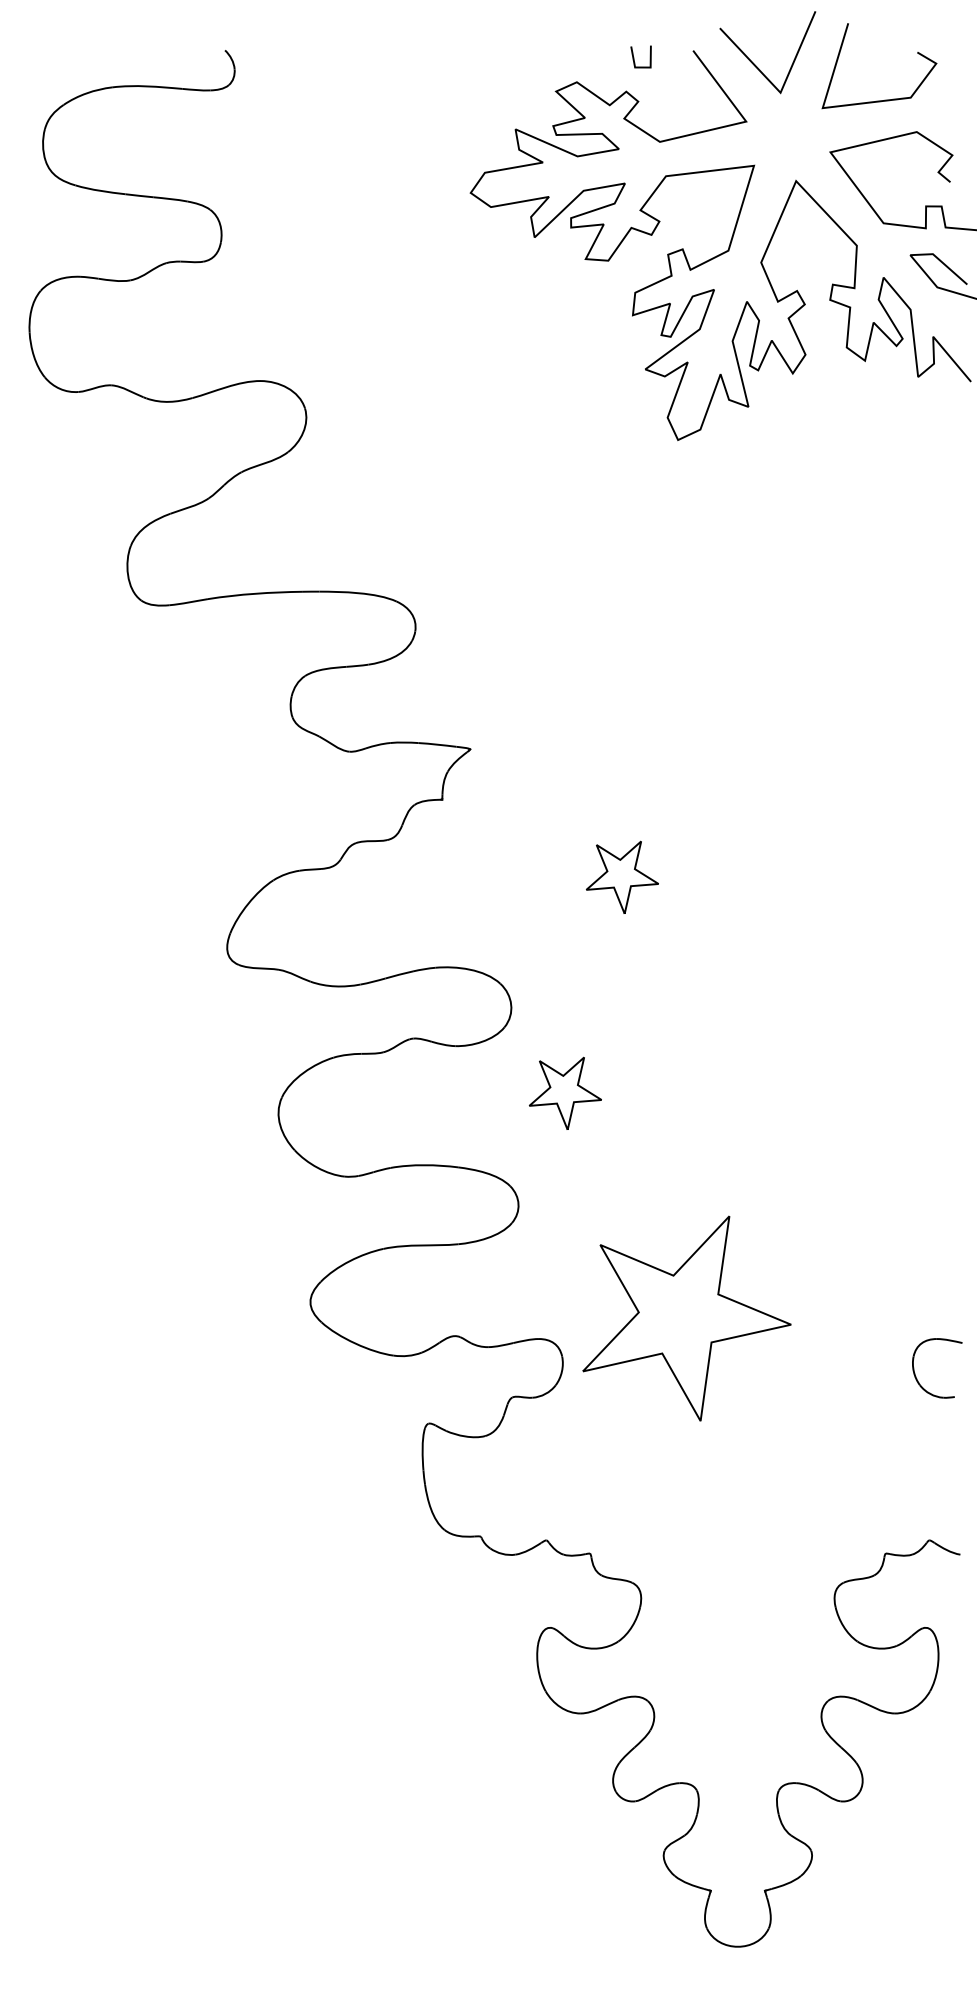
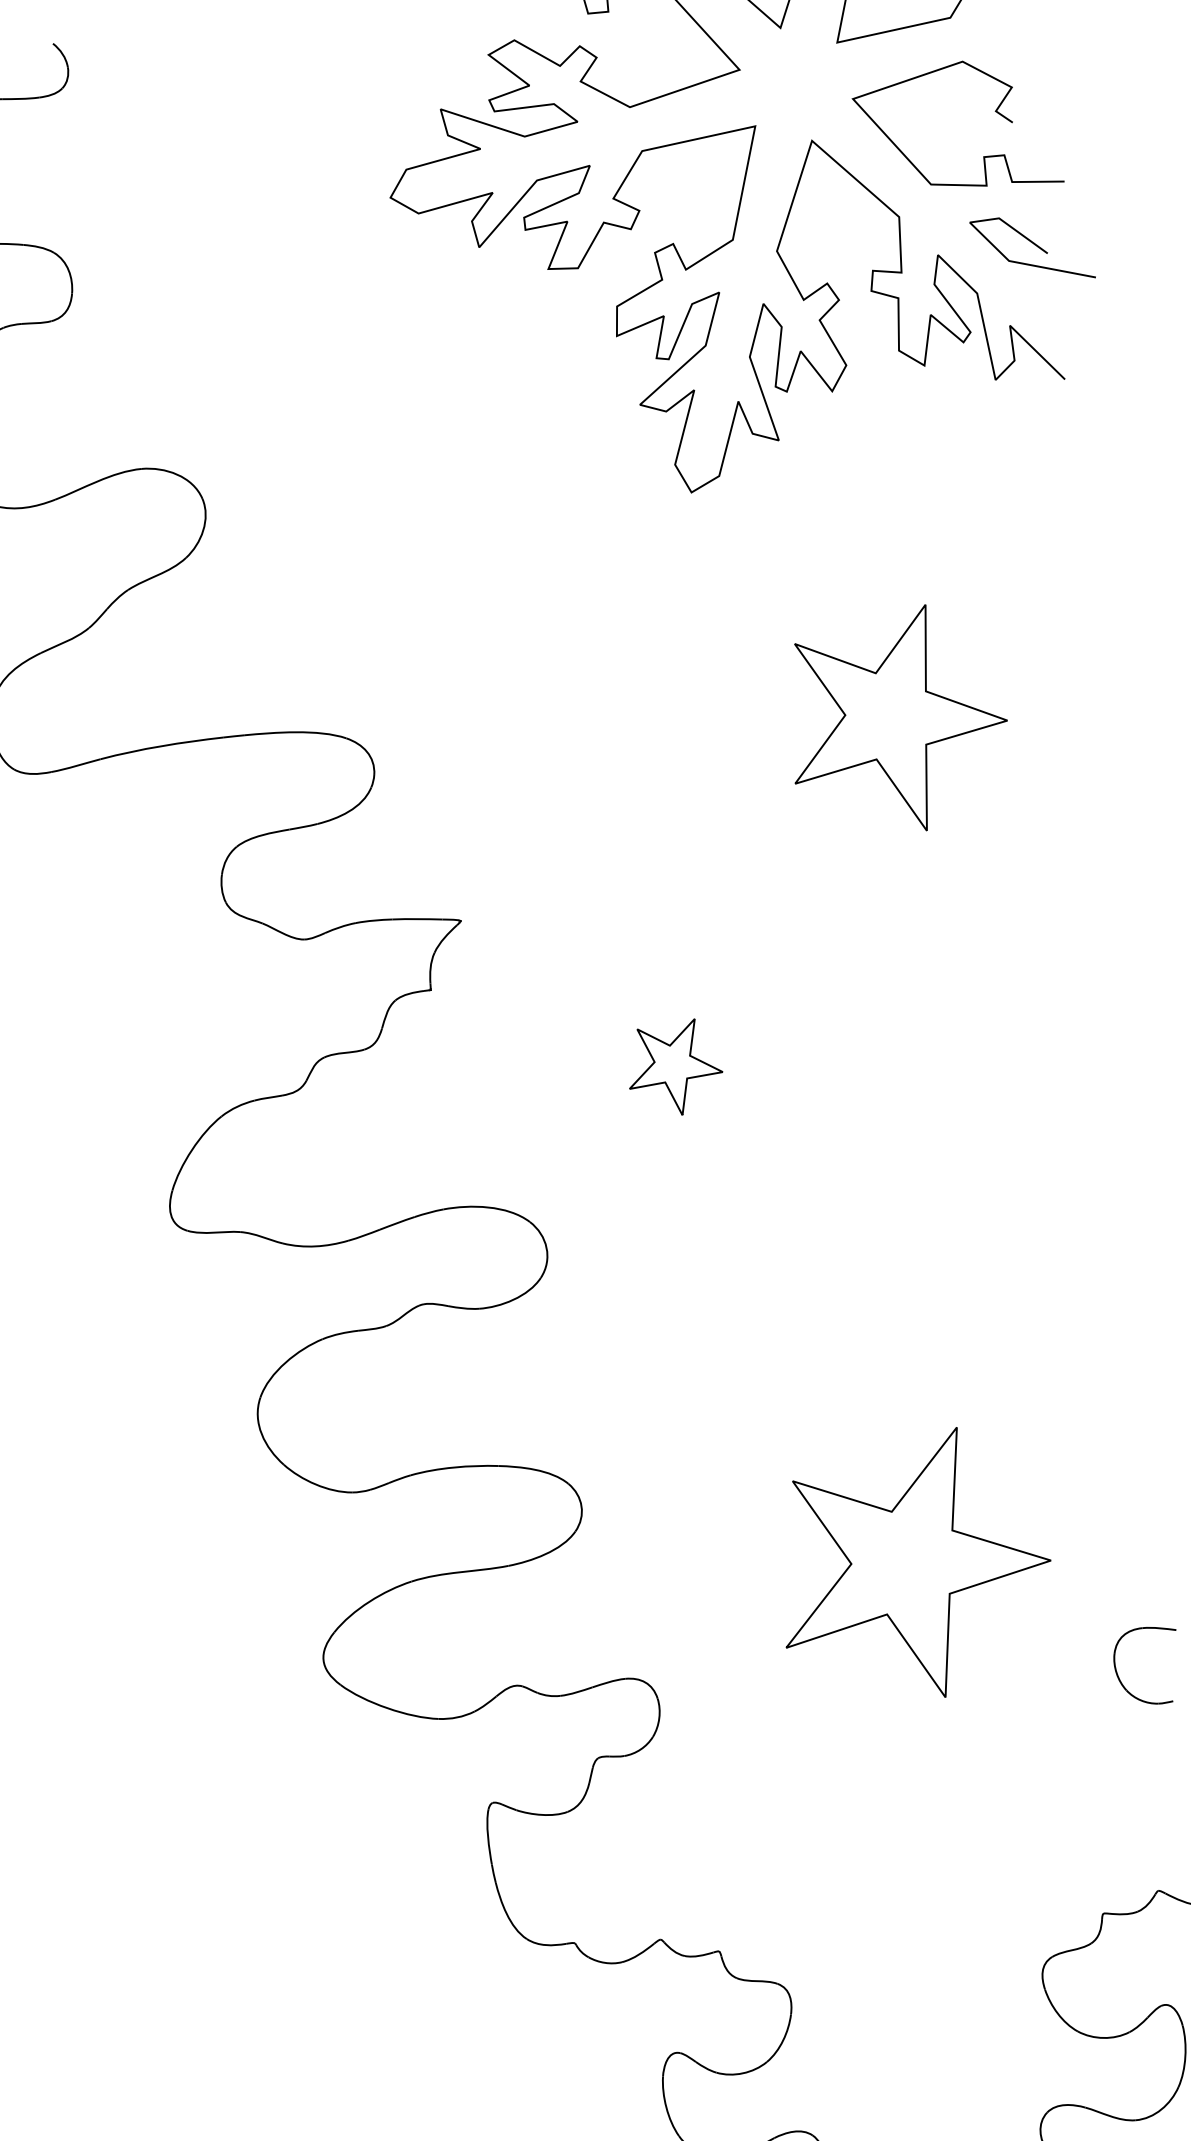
part: (817, 628) -> (896, 719), added
part: (565, 1092) -> (628, 1354), removed
part: (686, 1318) -> (914, 1565), moved

